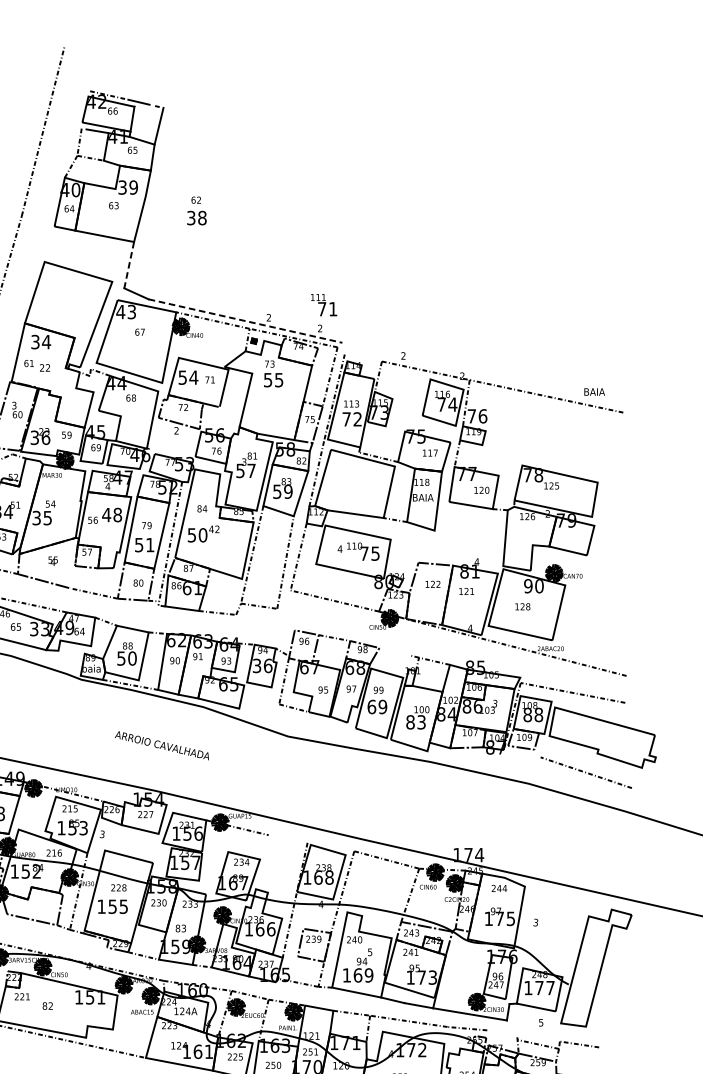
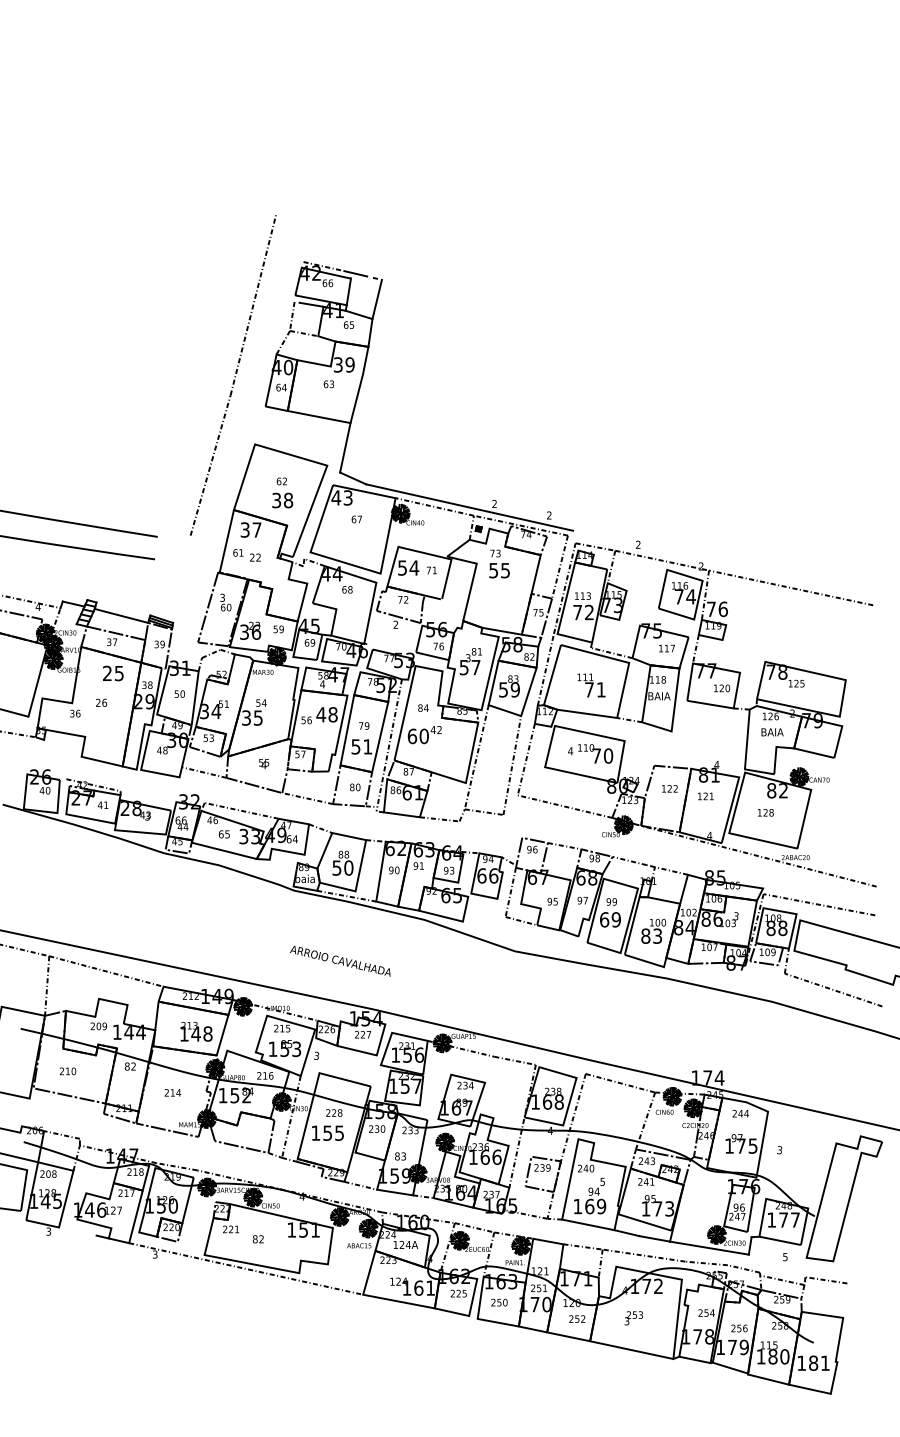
text: (196, 210) -> (282, 492), moved
line: (129, 265) -> (345, 448), dashed -> solid
text: (324, 305) -> (591, 685), moved
line: (246, 321) -> (470, 507), dashed -> solid
text: (46, 341) -> (256, 529), 34 -> 37
line: (363, 357) -> (595, 546), added
text: (594, 392) -> (772, 732), moved
text: (192, 535) -> (412, 736), 50 -> 60
text: (375, 553) -> (608, 755), 75 -> 70
line: (72, 577) -> (284, 781), added
text: (533, 585) -> (777, 790), 90 -> 82
line: (395, 651) -> (629, 860), added
text: (256, 665) -> (481, 875), 36 -> 66
text: (162, 745) -> (340, 960), moved
line: (542, 745) -> (786, 960), added
line: (287, 838) -> (514, 1060), added
line: (501, 1033) -> (743, 1268), added

